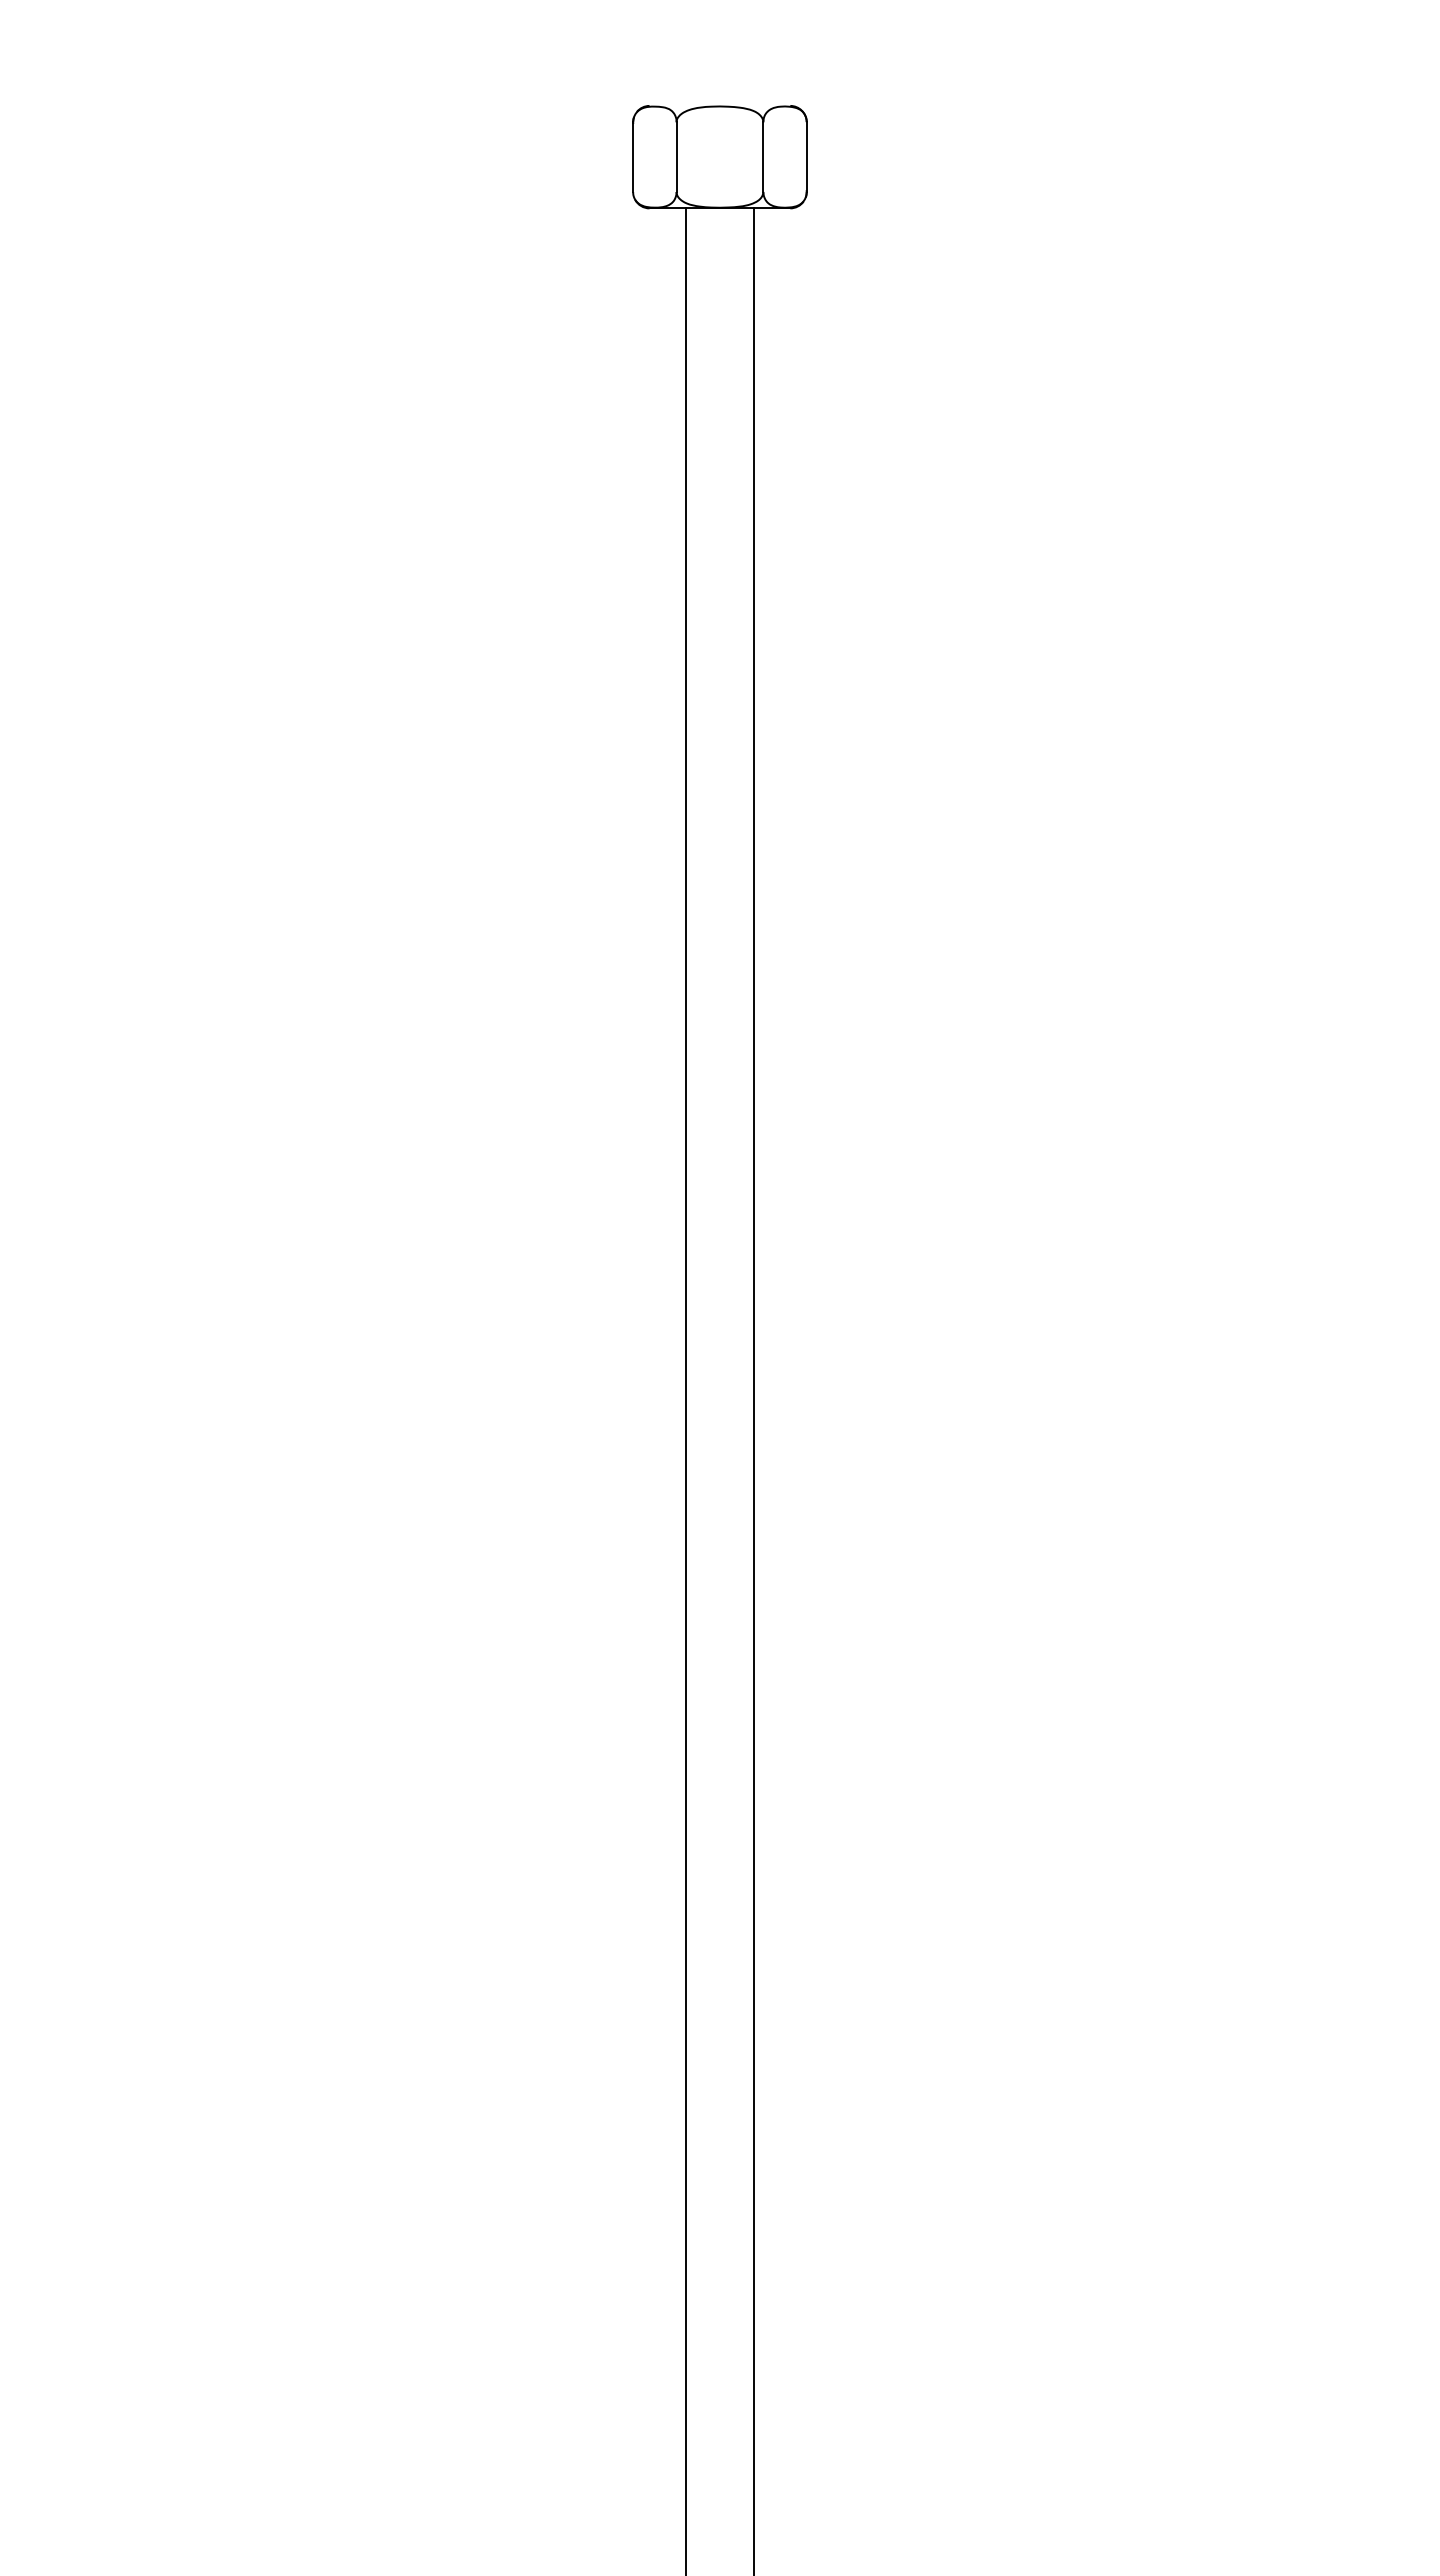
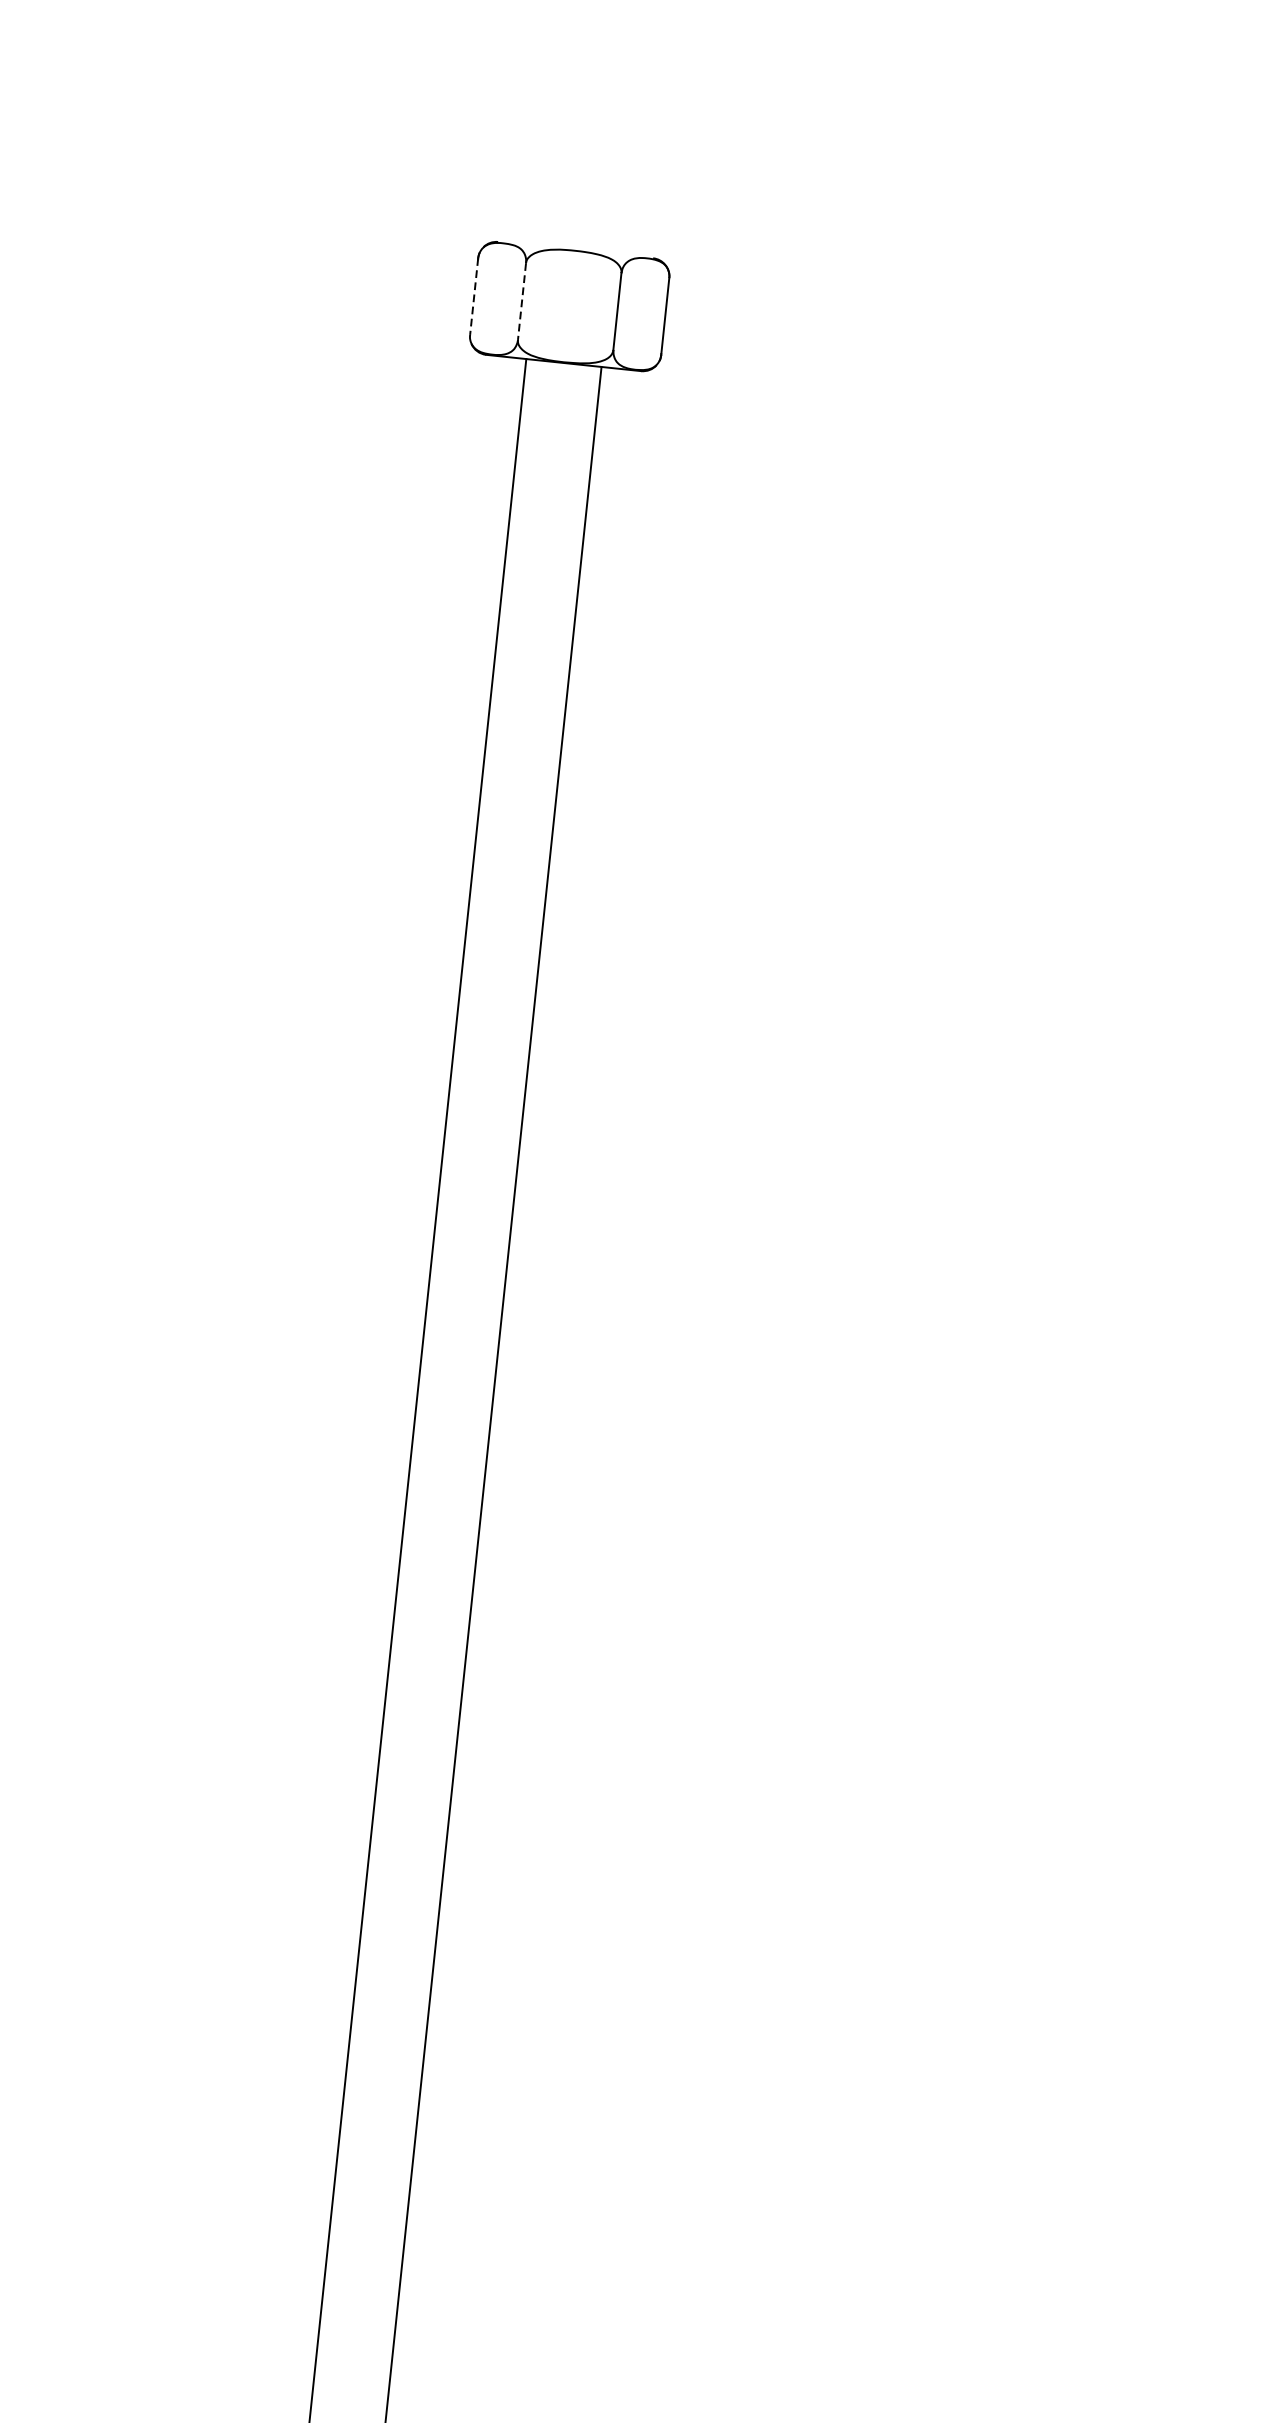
line: (633, 157) -> (474, 296), solid -> dashed
line: (676, 157) -> (521, 301), solid -> dashed

